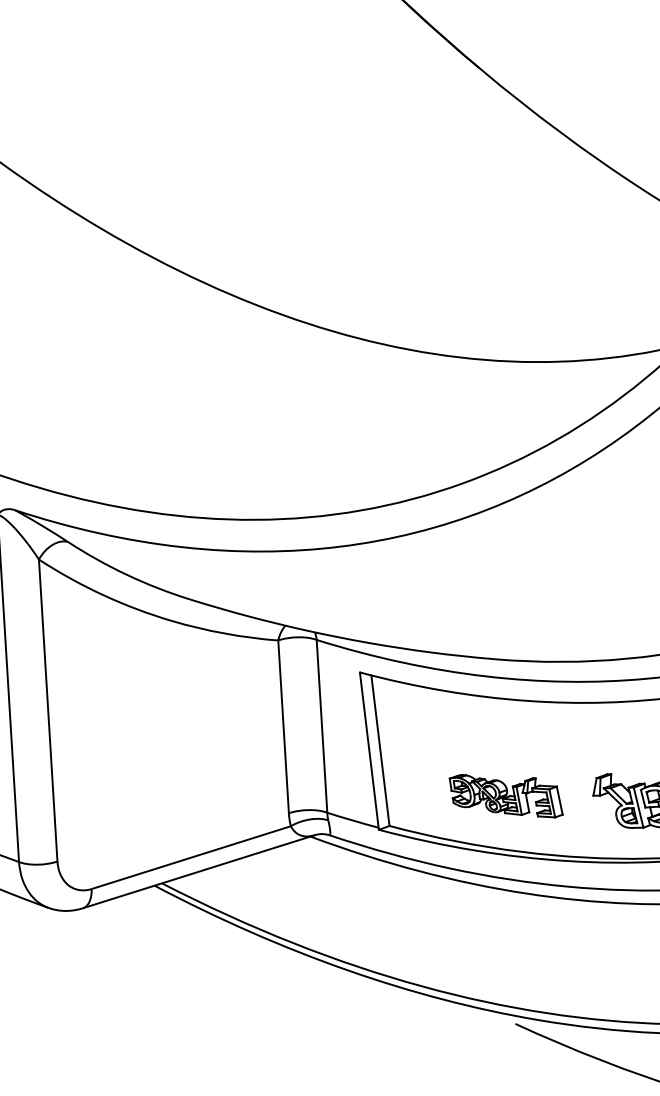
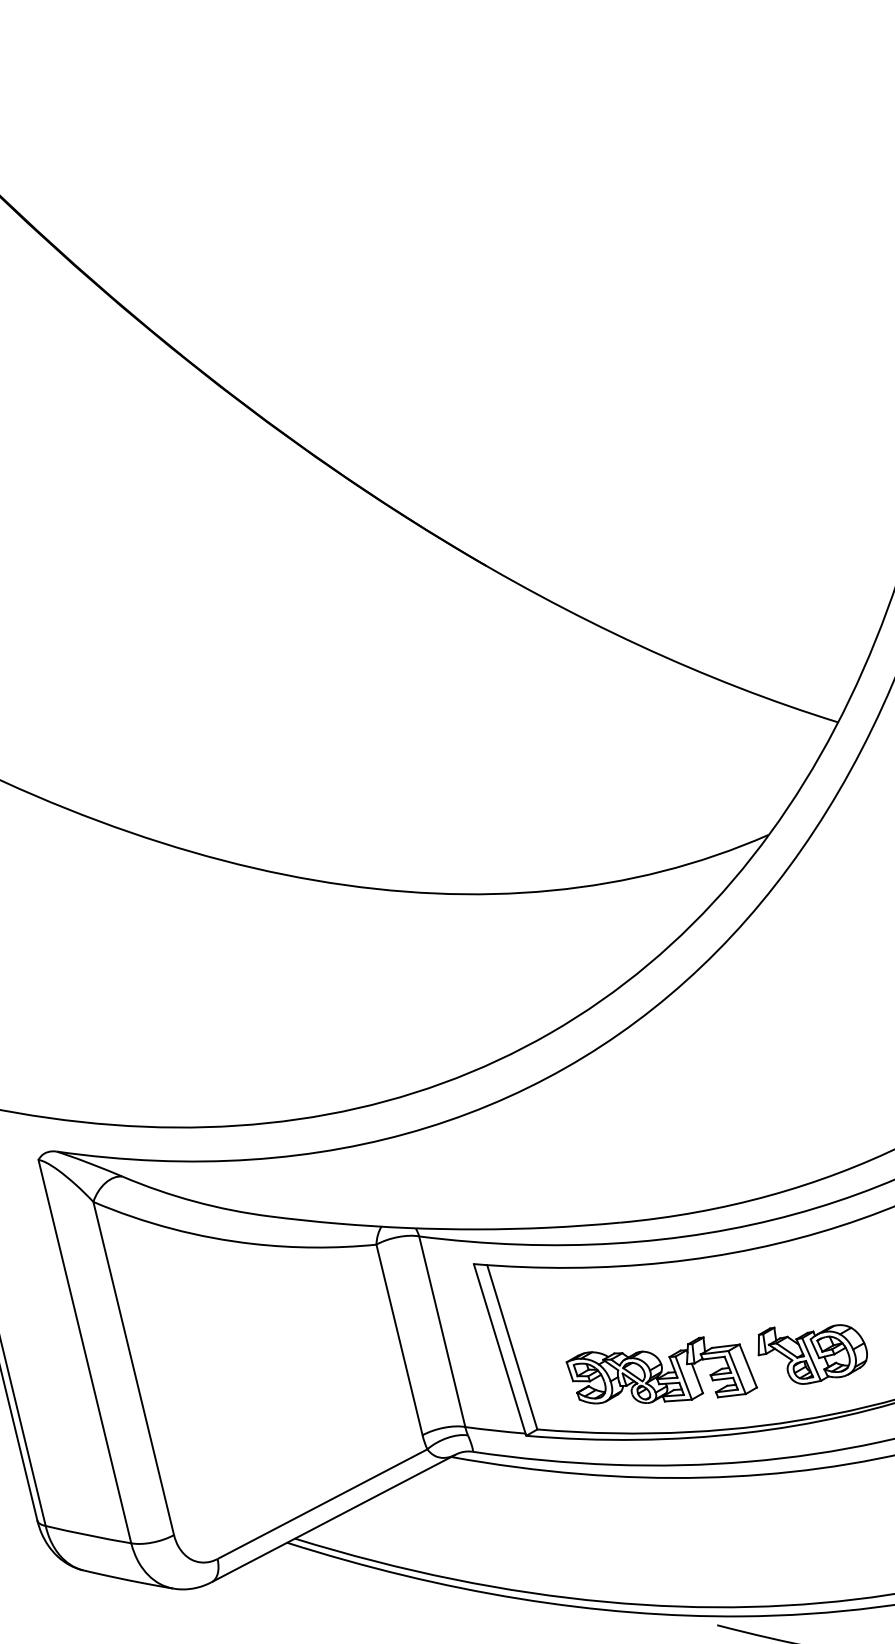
part: (506, 793) -> (661, 1370), size x1.43

